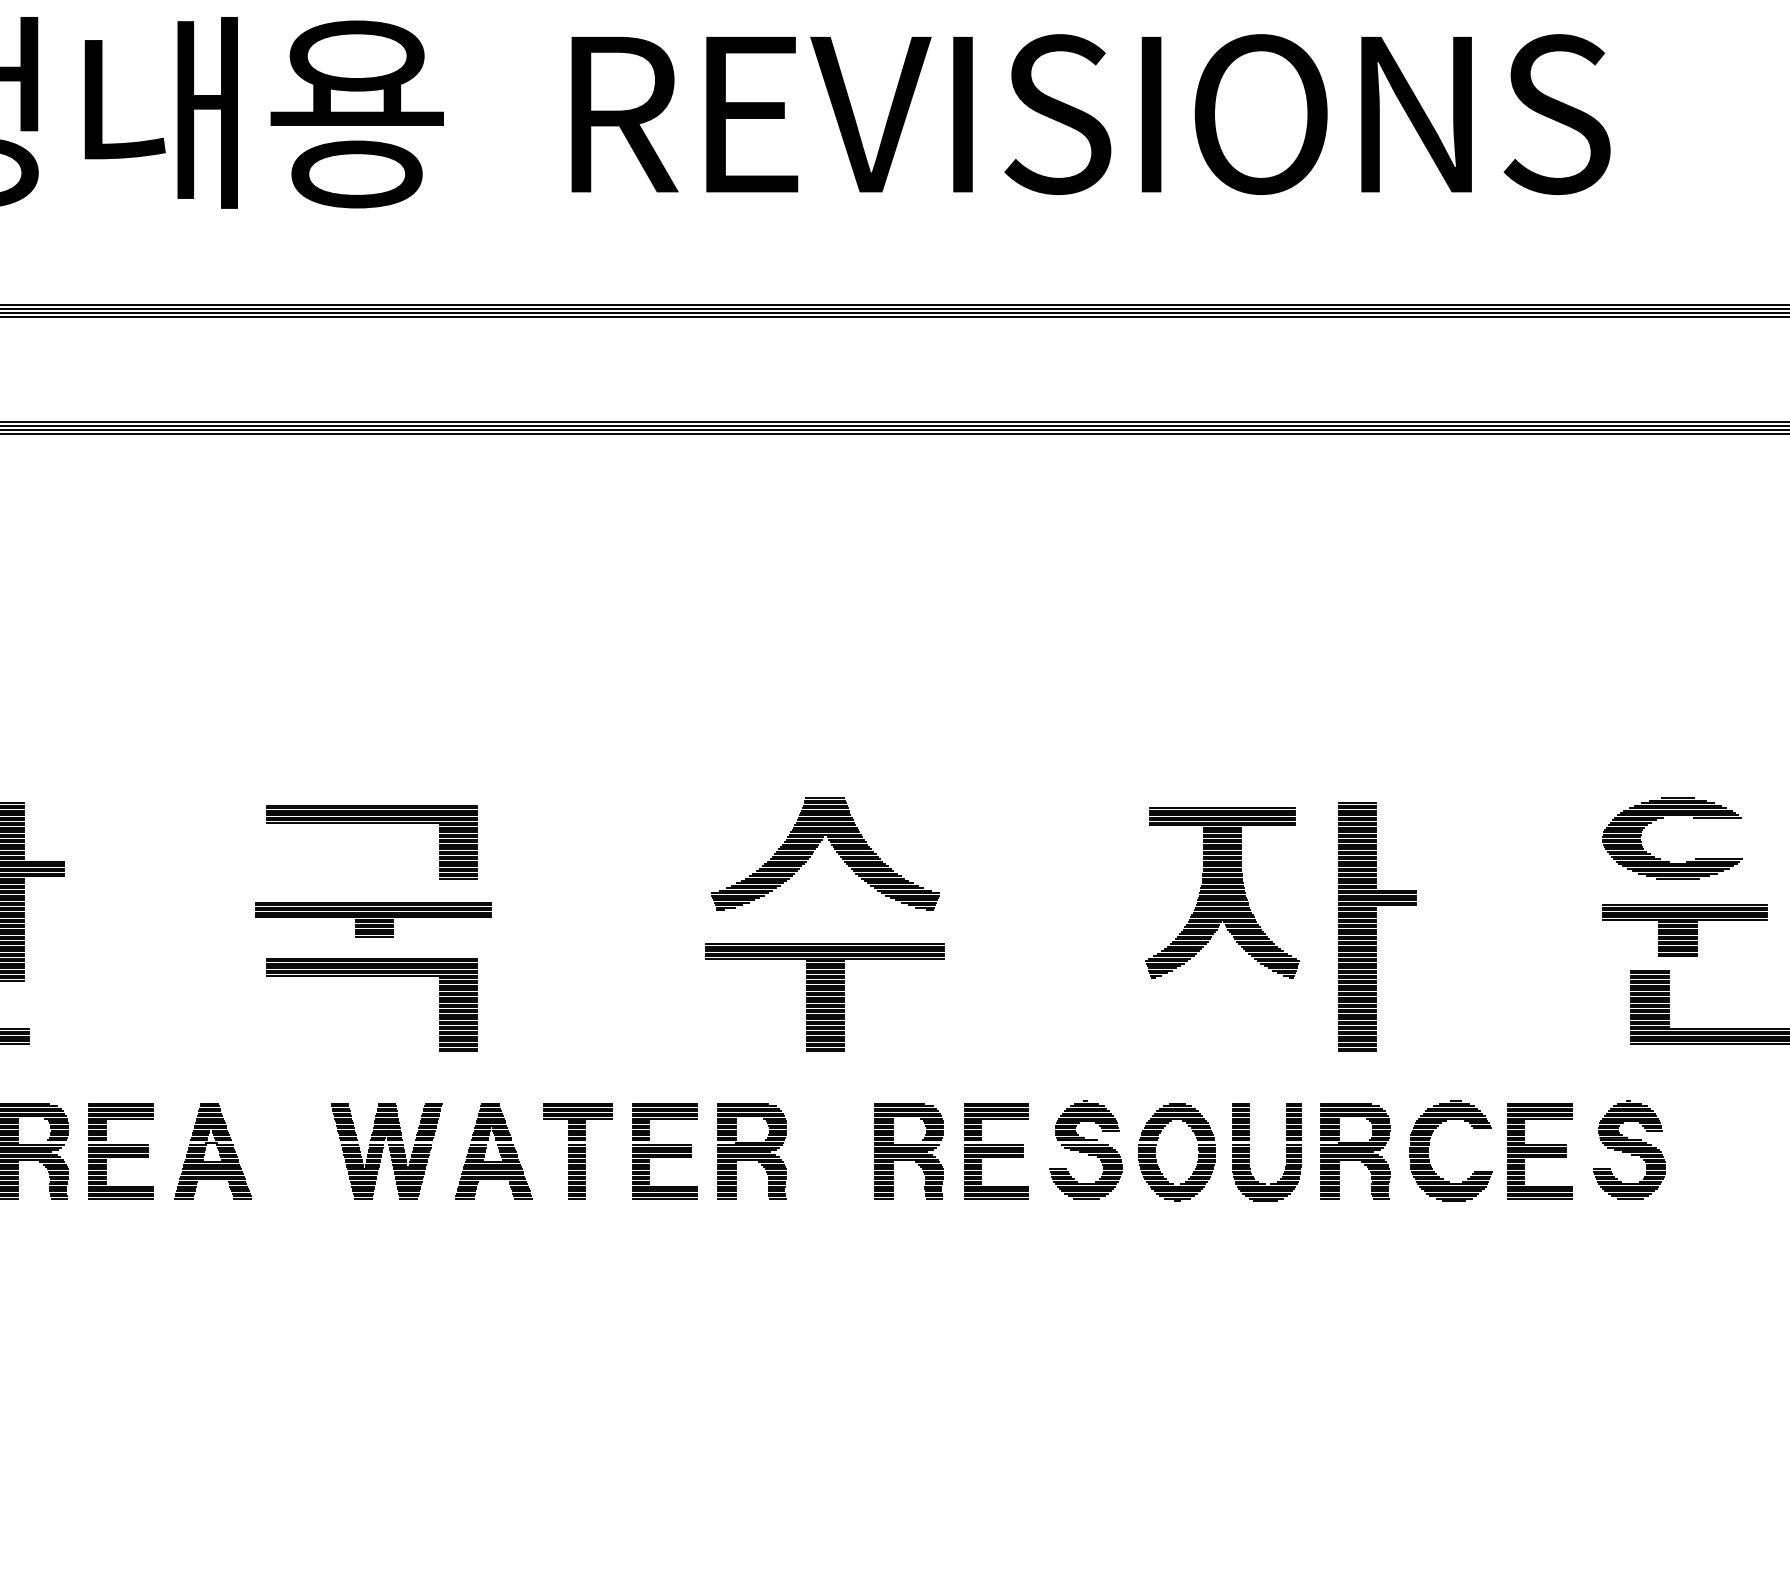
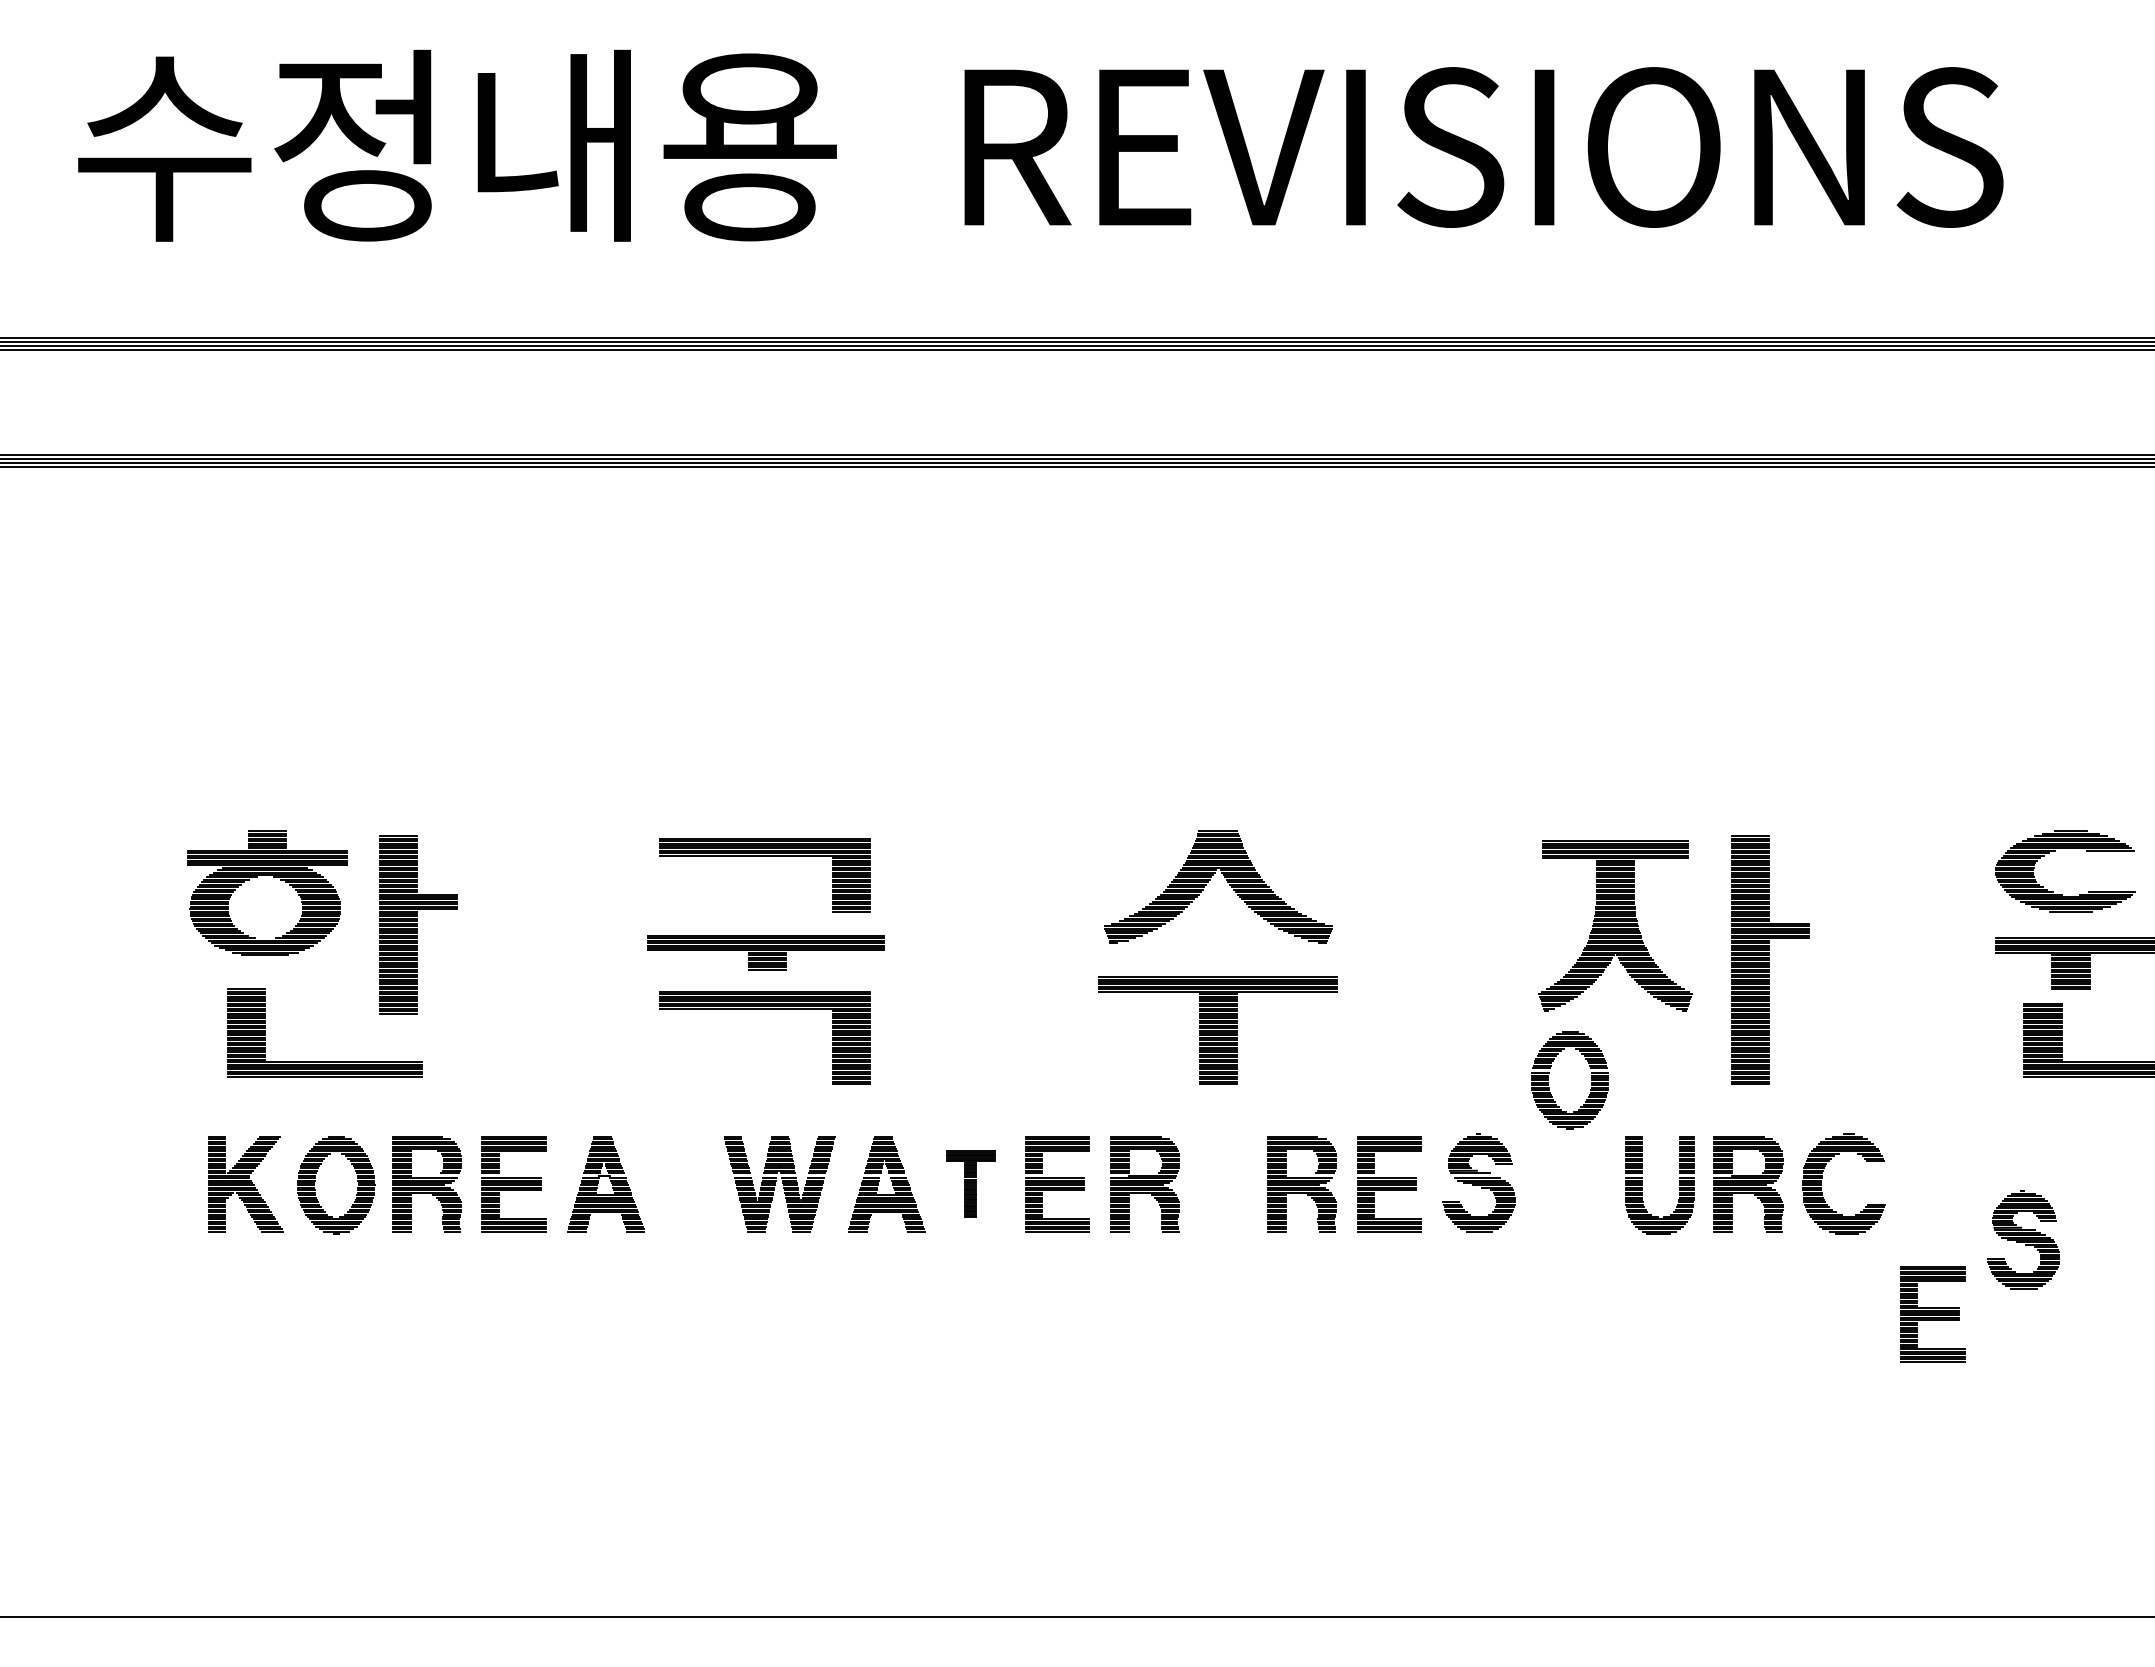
part: (1629, 1149) -> (2023, 1239), moved
part: (577, 1151) -> (970, 1184), size x0.7
part: (1539, 1151) -> (1932, 1314), moved
part: (1155, 1152) -> (1548, 1080), moved

